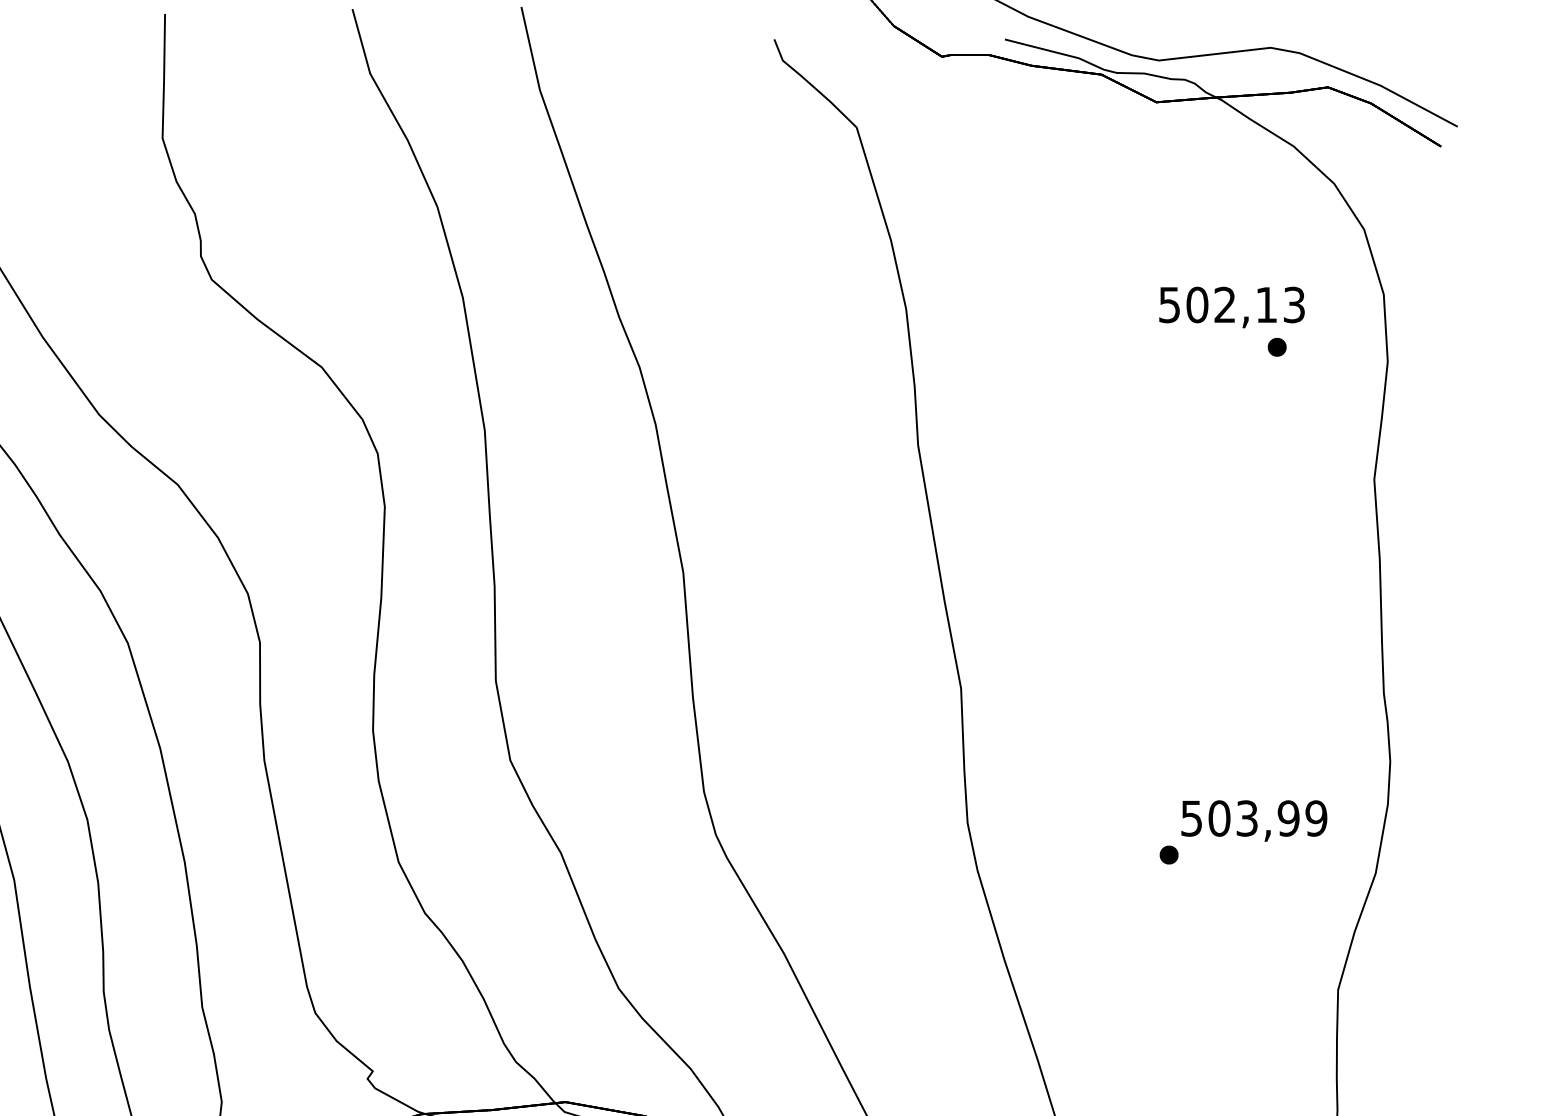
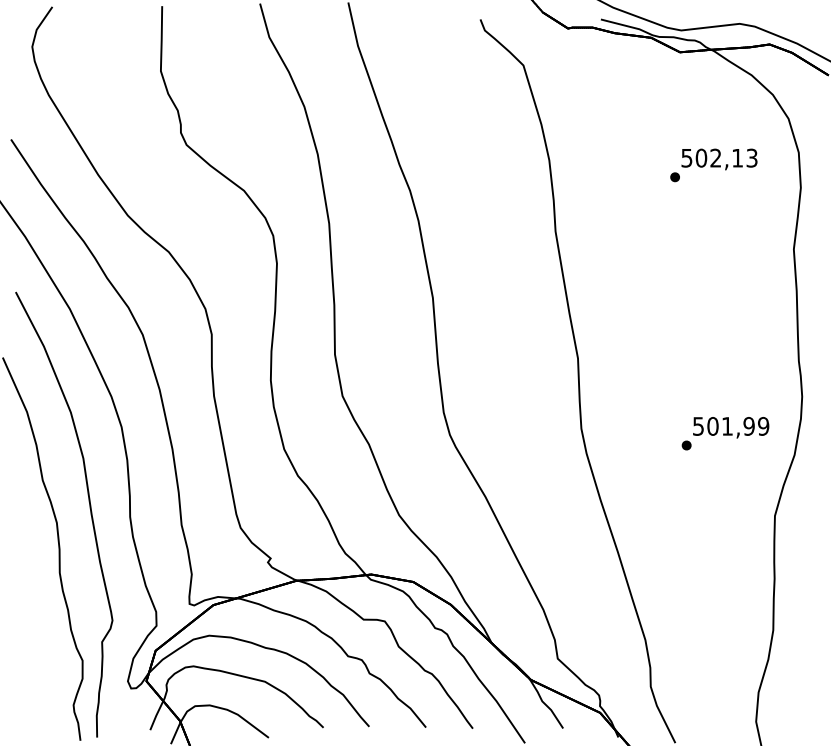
part: (1275, 347) -> (674, 177), moved
text: (1247, 816) -> (727, 425), 503,99 -> 501,99

